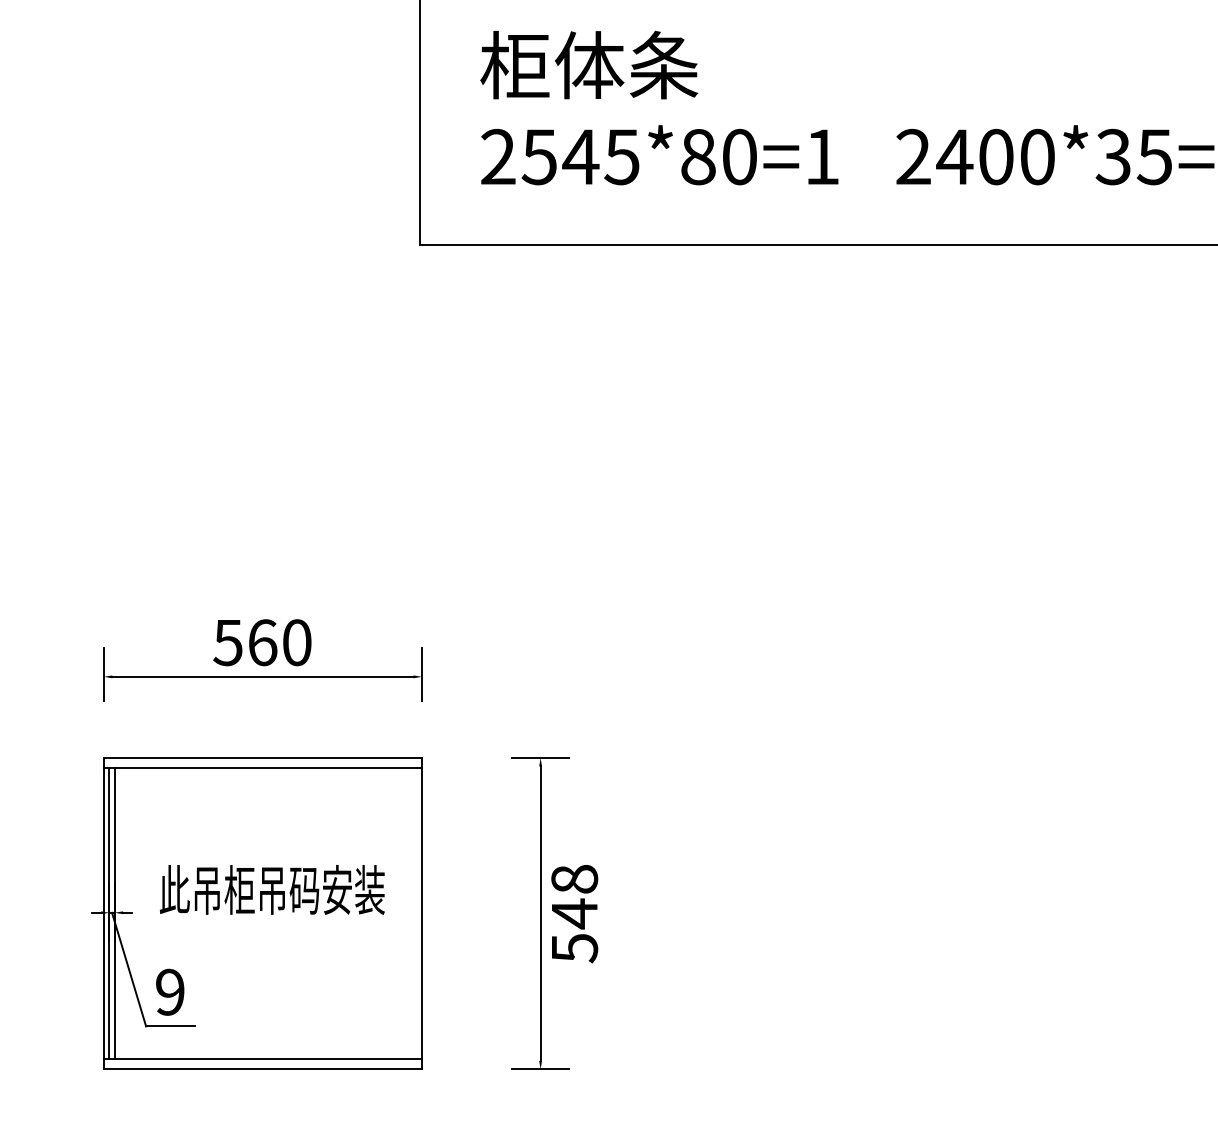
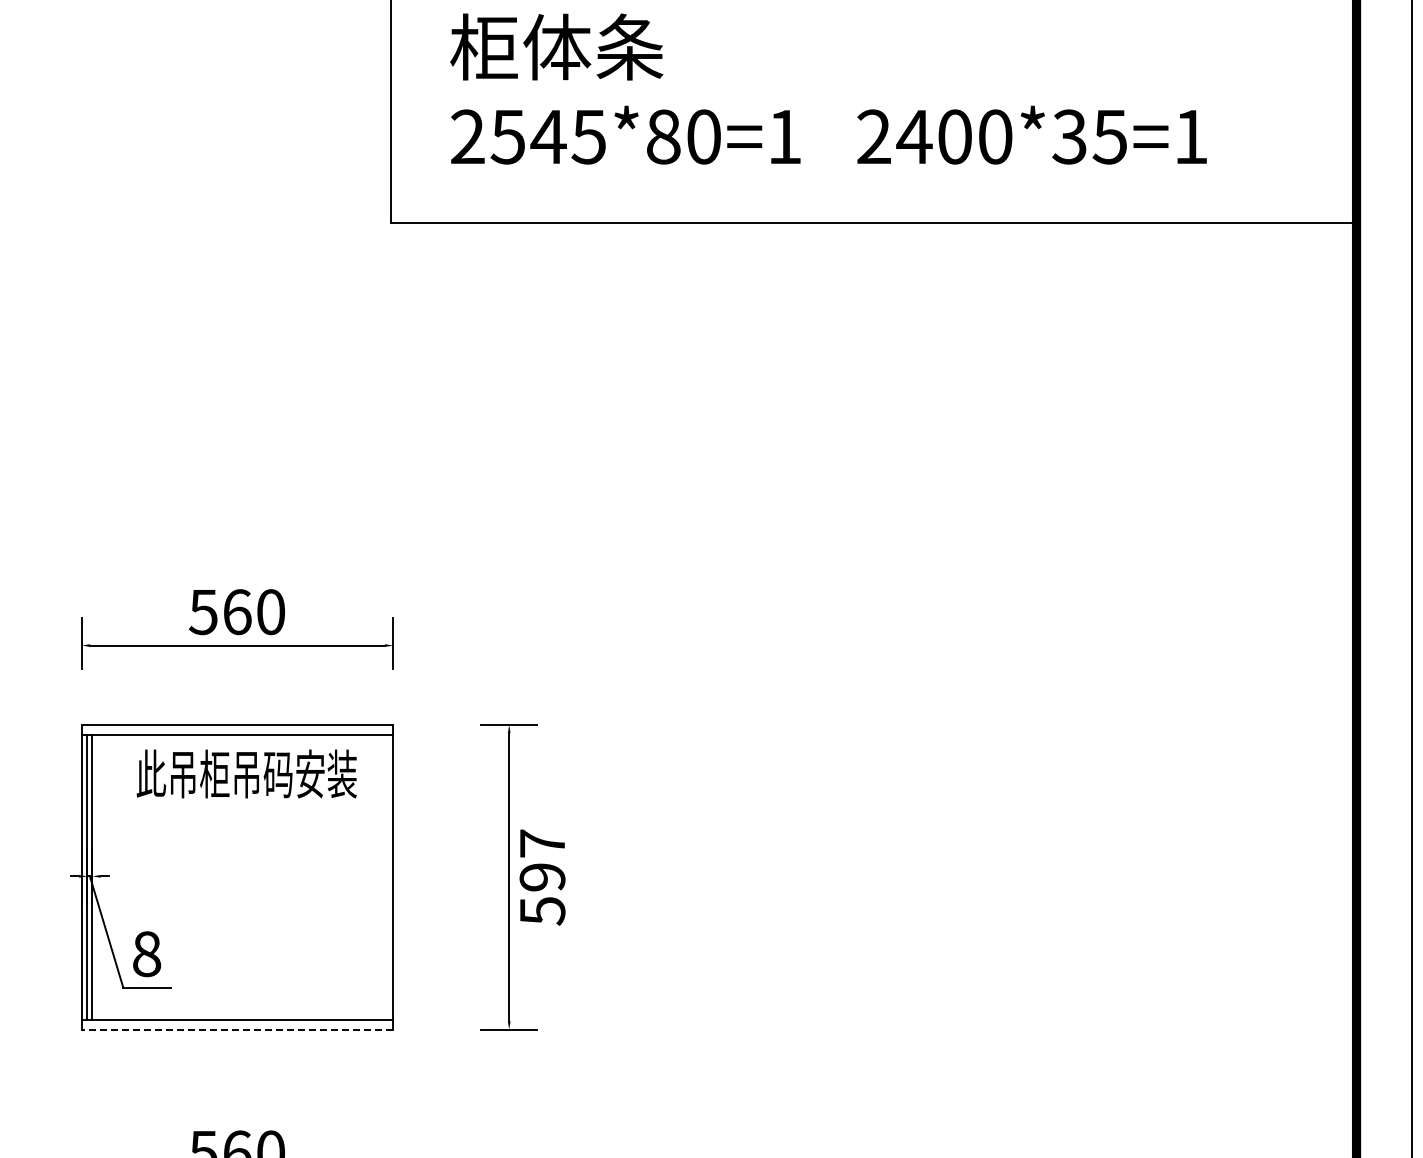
text: (272, 889) -> (246, 773), moved
text: (574, 896) -> (542, 860), 548 -> 597
text: (170, 992) -> (147, 954), 9 -> 8
line: (262, 1069) -> (237, 1029), solid -> dashed

